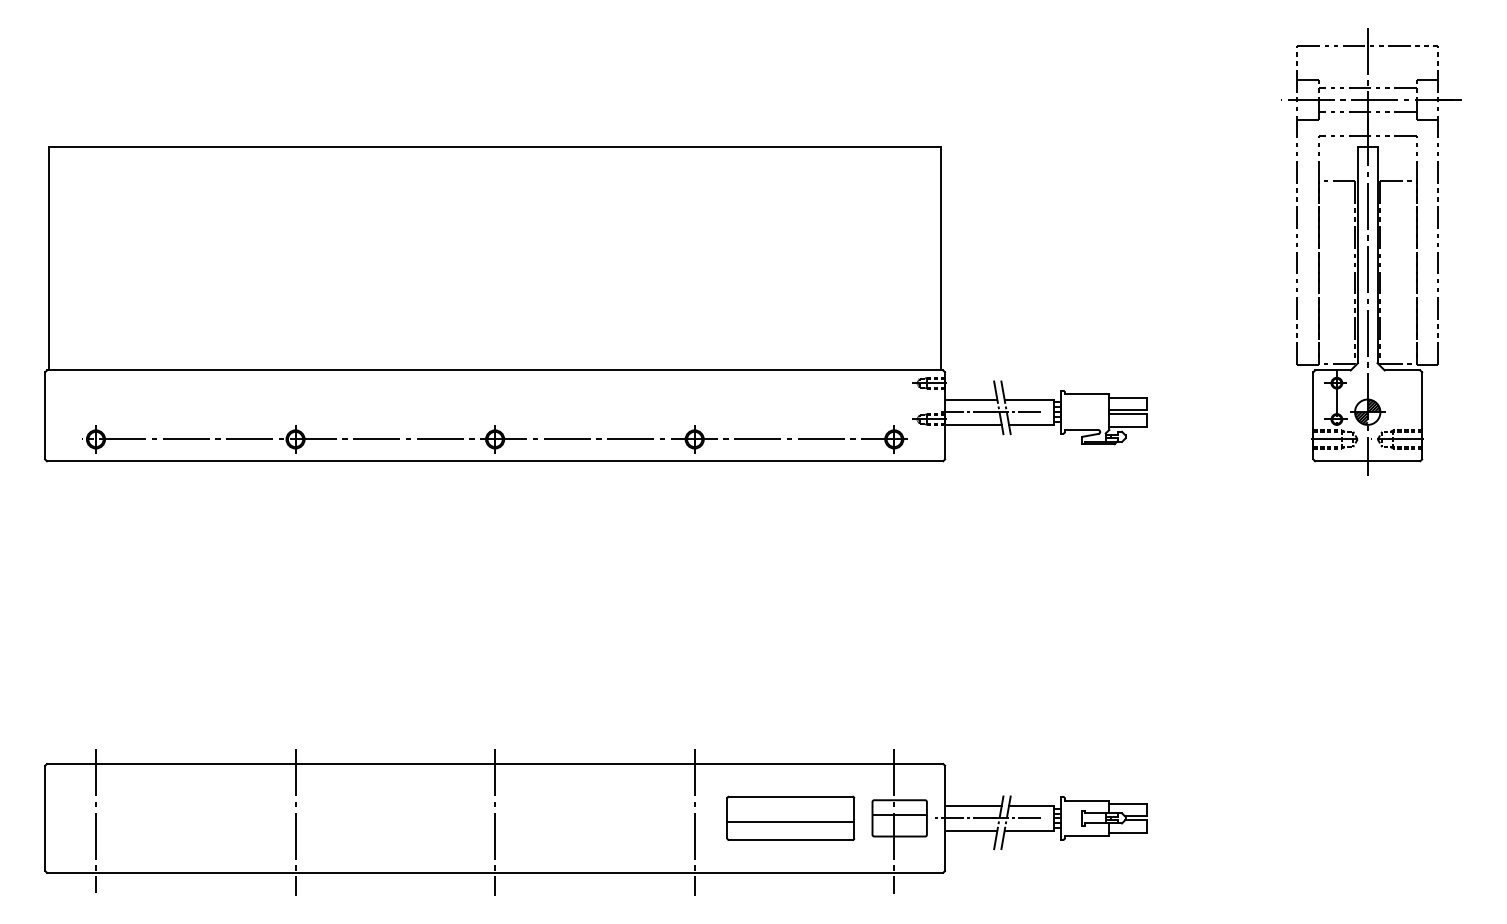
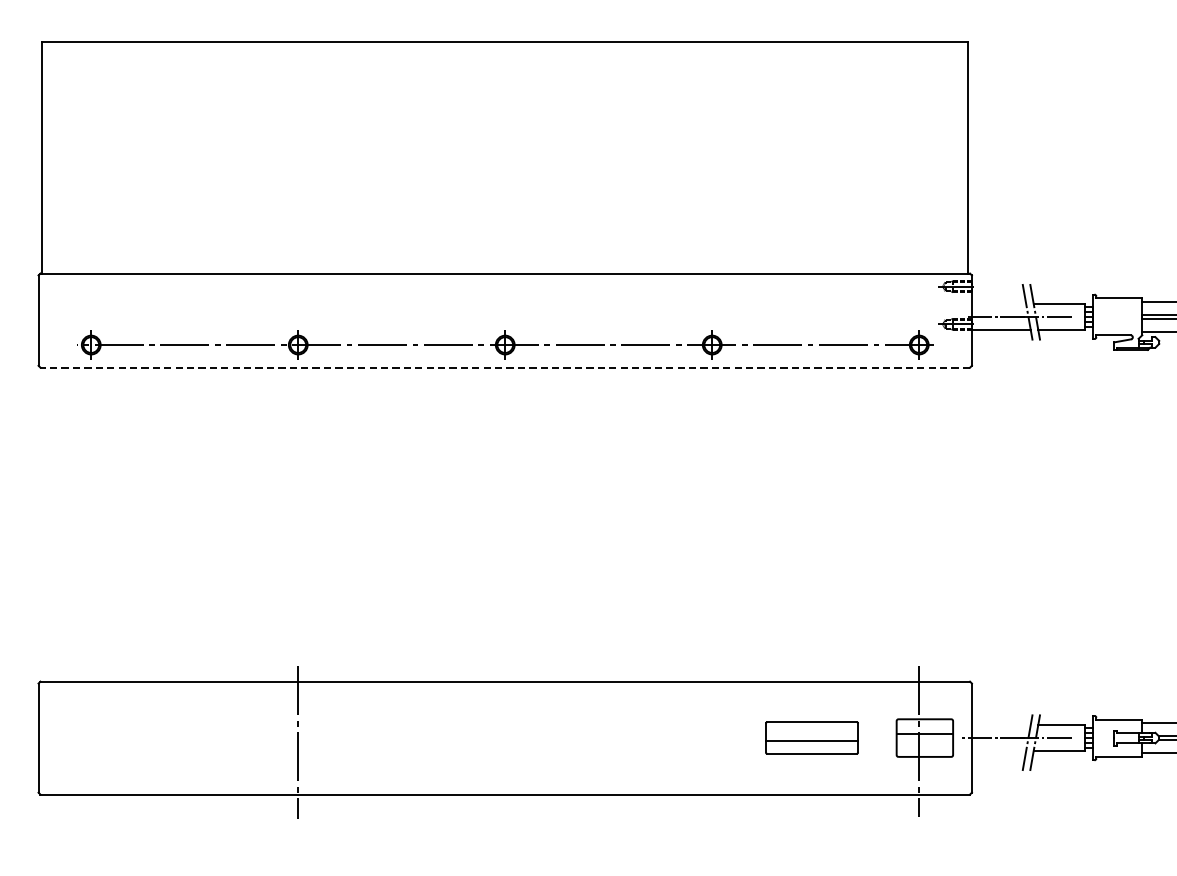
line: (971, 399) -> (999, 303), removed
line: (494, 461) -> (504, 367), solid -> dashed
line: (973, 805) -> (1001, 724), removed
part: (790, 817) -> (811, 737), size x0.7
line: (95, 820) -> (90, 740), removed
line: (495, 822) -> (505, 742), removed
line: (694, 822) -> (712, 742), removed
line: (971, 831) -> (999, 751), removed

